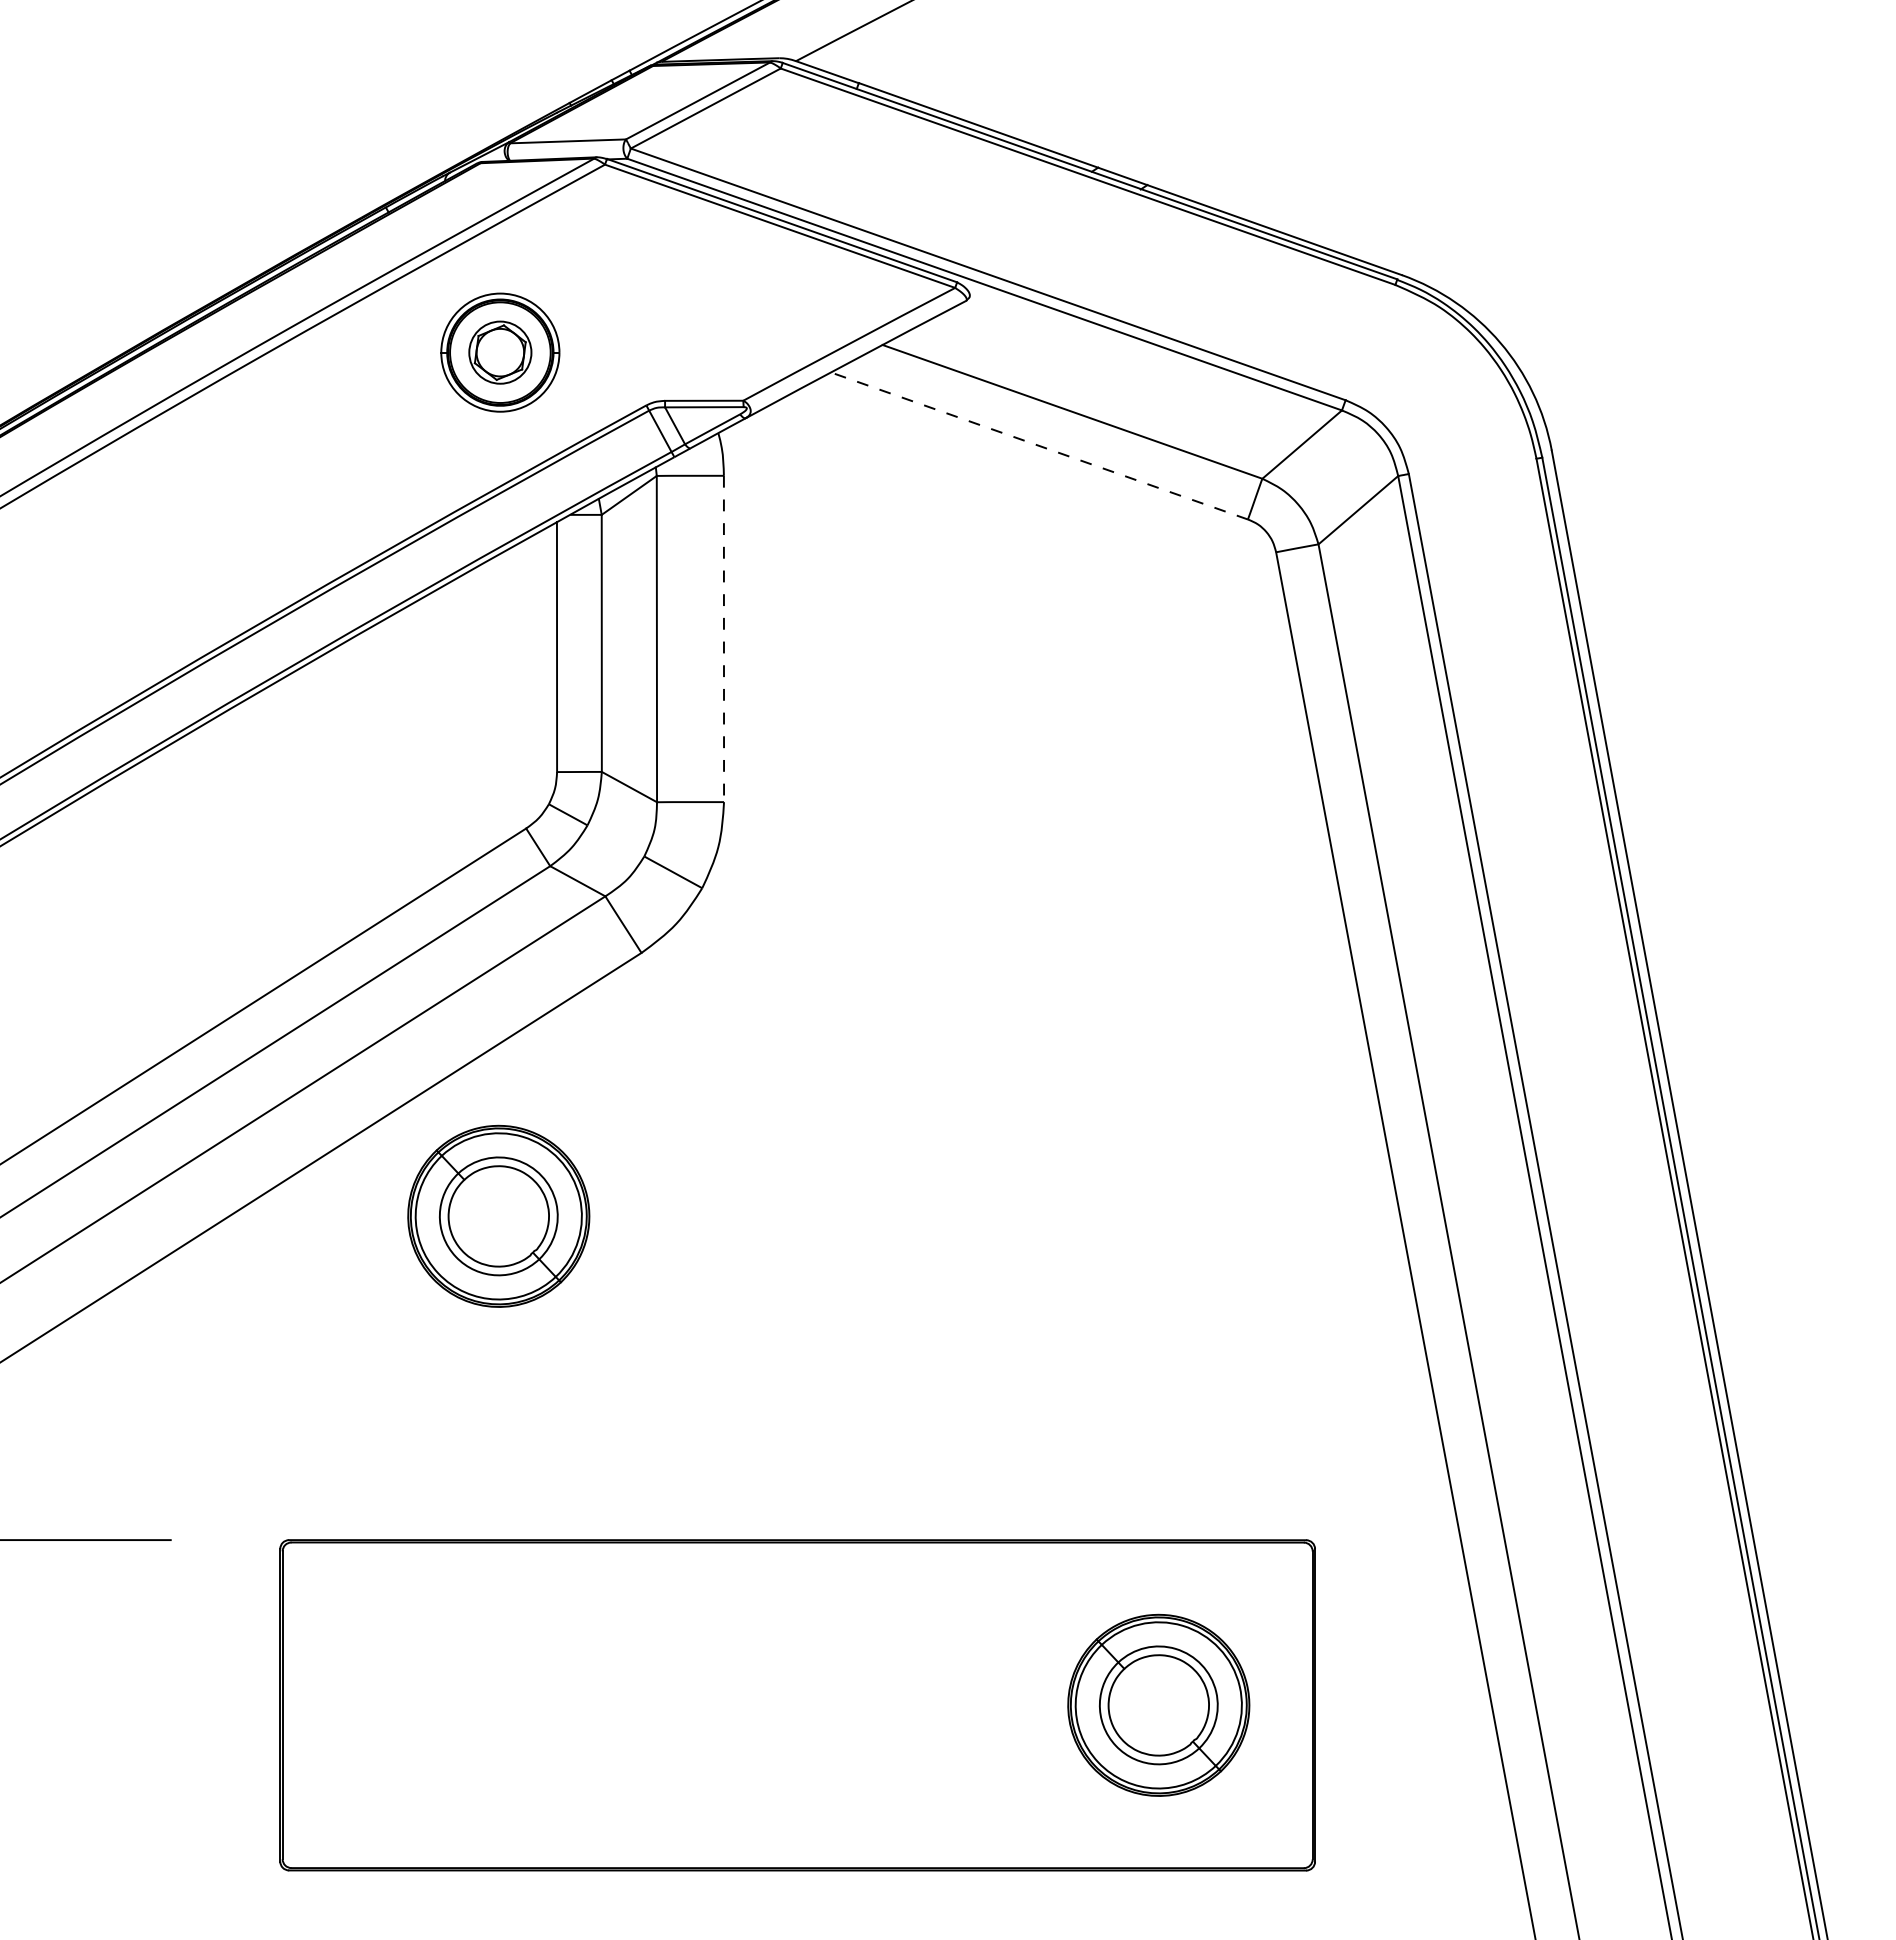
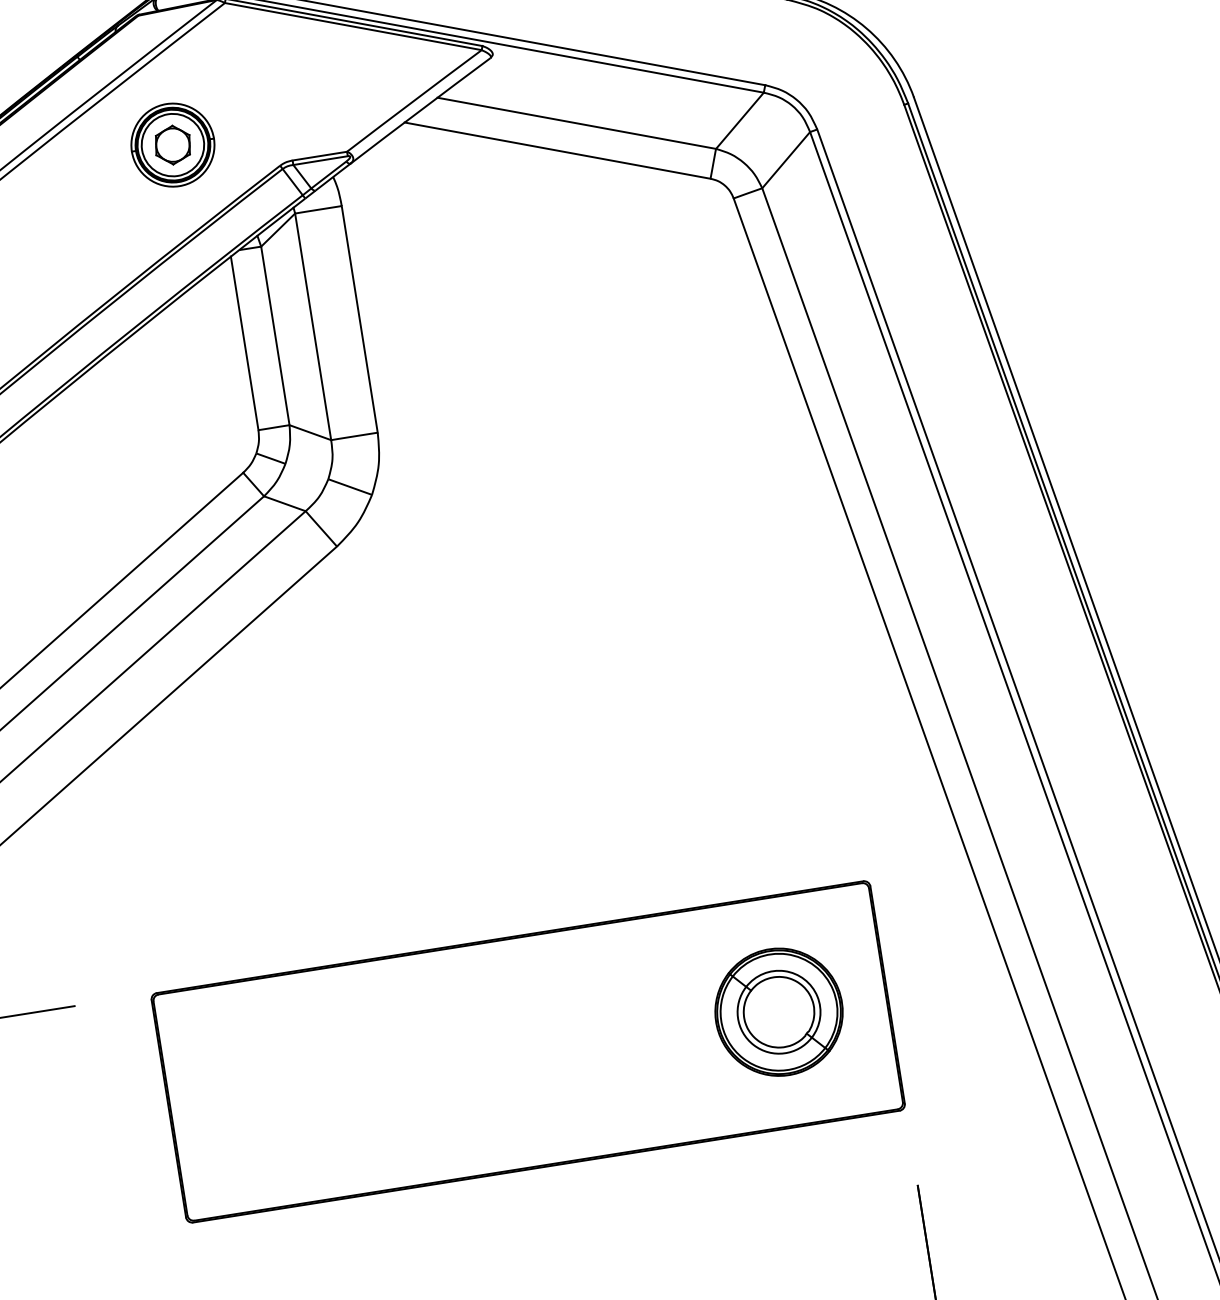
circle: (499, 352) -> (172, 145), size x1.43
line: (1038, 445) -> (556, 150), dashed -> solid
line: (723, 639) -> (359, 319), dashed -> solid
part: (498, 1215) -> (266, 744), removed

